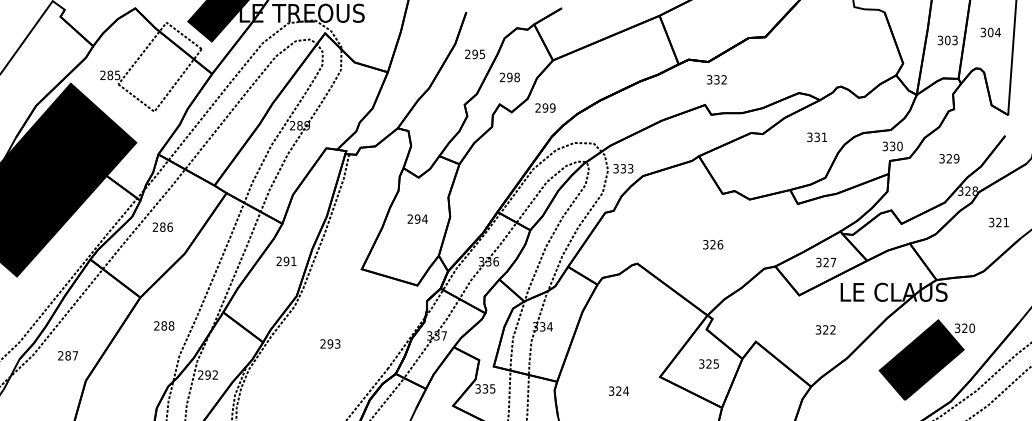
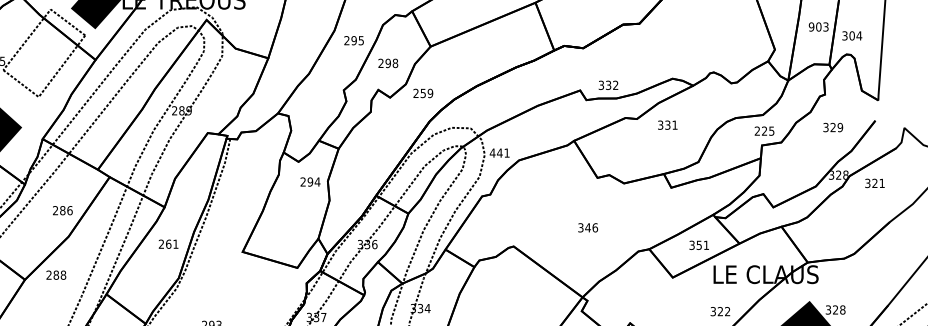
text: (990, 32) -> (851, 35), moved
text: (940, 39) -> (811, 26), 303 -> 903
text: (716, 79) -> (608, 85), moved
text: (545, 107) -> (423, 92), 299 -> 259
text: (817, 137) -> (668, 125), moved
text: (892, 146) -> (764, 131), 330 -> 225
text: (949, 158) -> (833, 127), moved
text: (623, 168) -> (499, 152), 333 -> 441
text: (417, 218) -> (310, 181), moved
text: (998, 222) -> (874, 183), moved
text: (162, 226) -> (62, 209), moved
text: (713, 244) -> (588, 227), 326 -> 346
text: (286, 261) -> (168, 244), 291 -> 261
text: (829, 262) -> (702, 245), 327 -> 351
text: (164, 325) -> (56, 274), moved
text: (971, 327) -> (842, 309), 320 -> 328
text: (825, 329) -> (720, 311), moved

